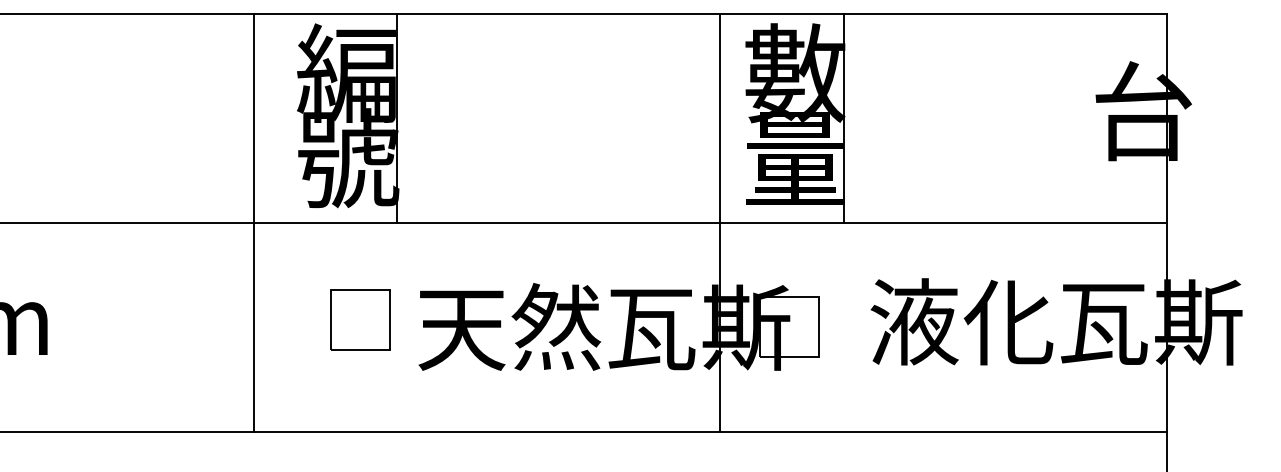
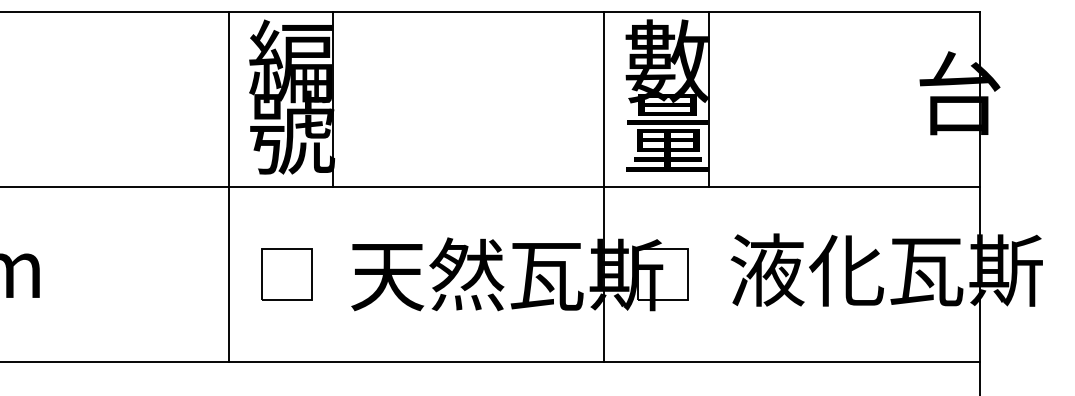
line: (253, 222) -> (228, 186), moved
part: (360, 319) -> (287, 273), moved

